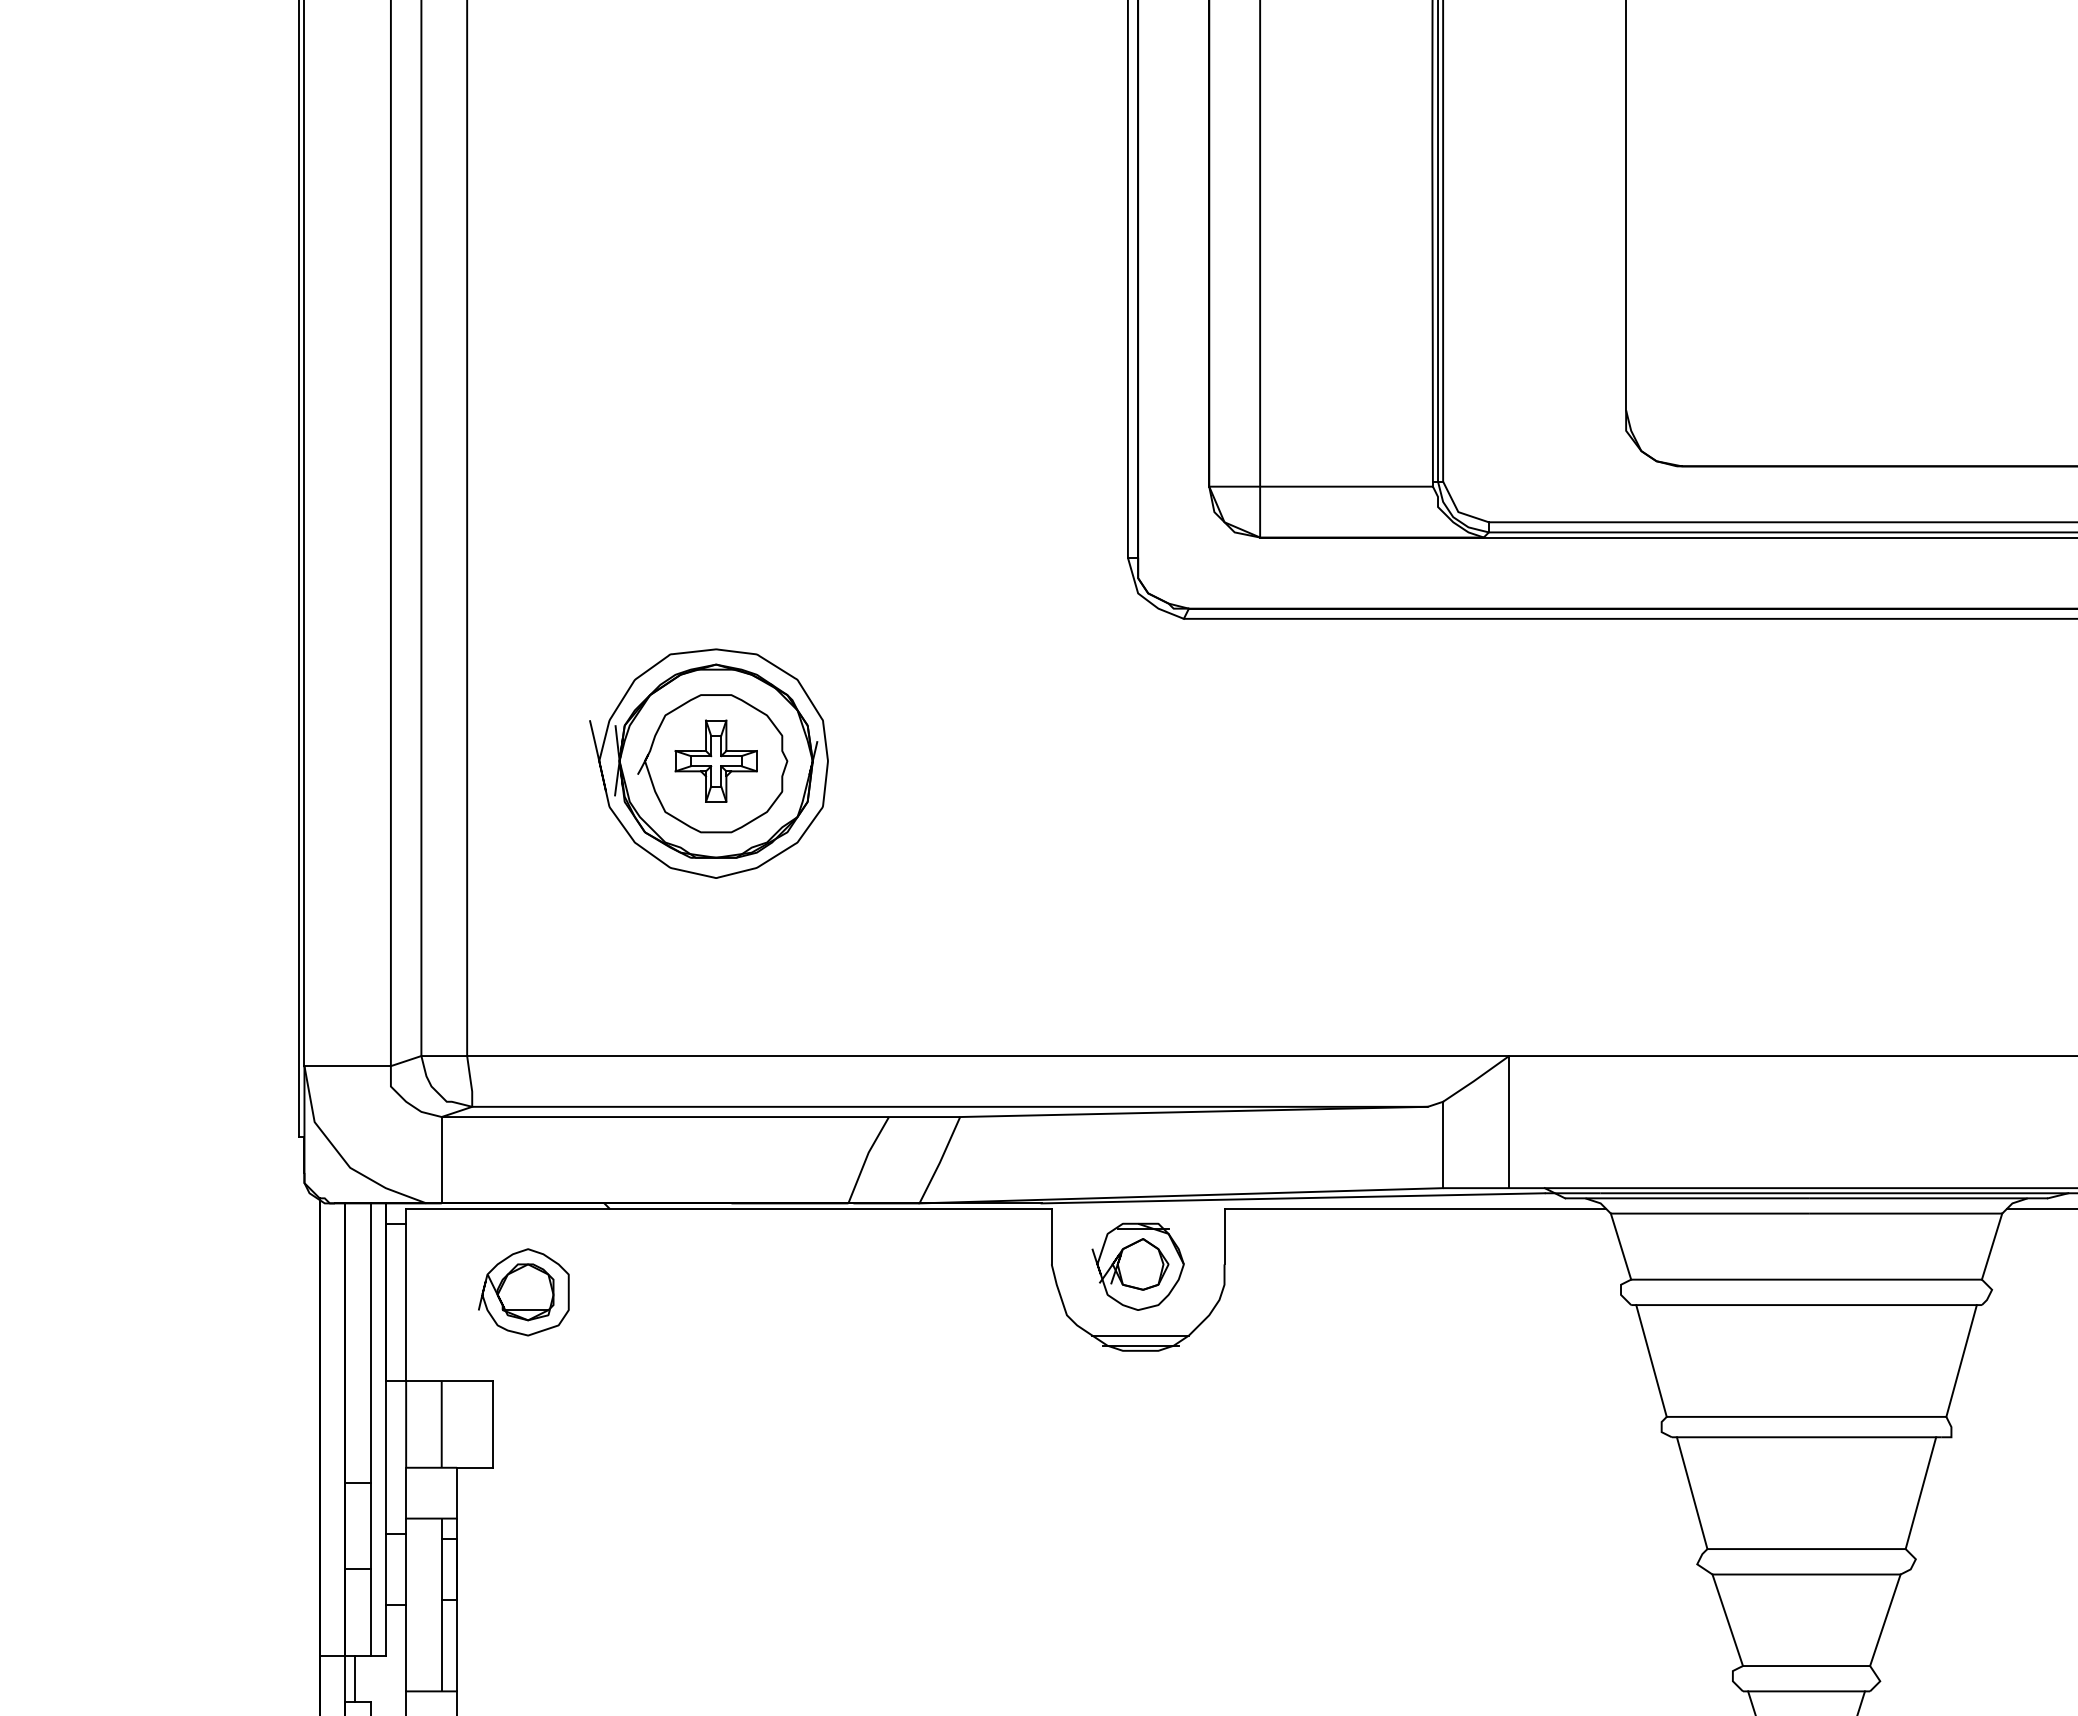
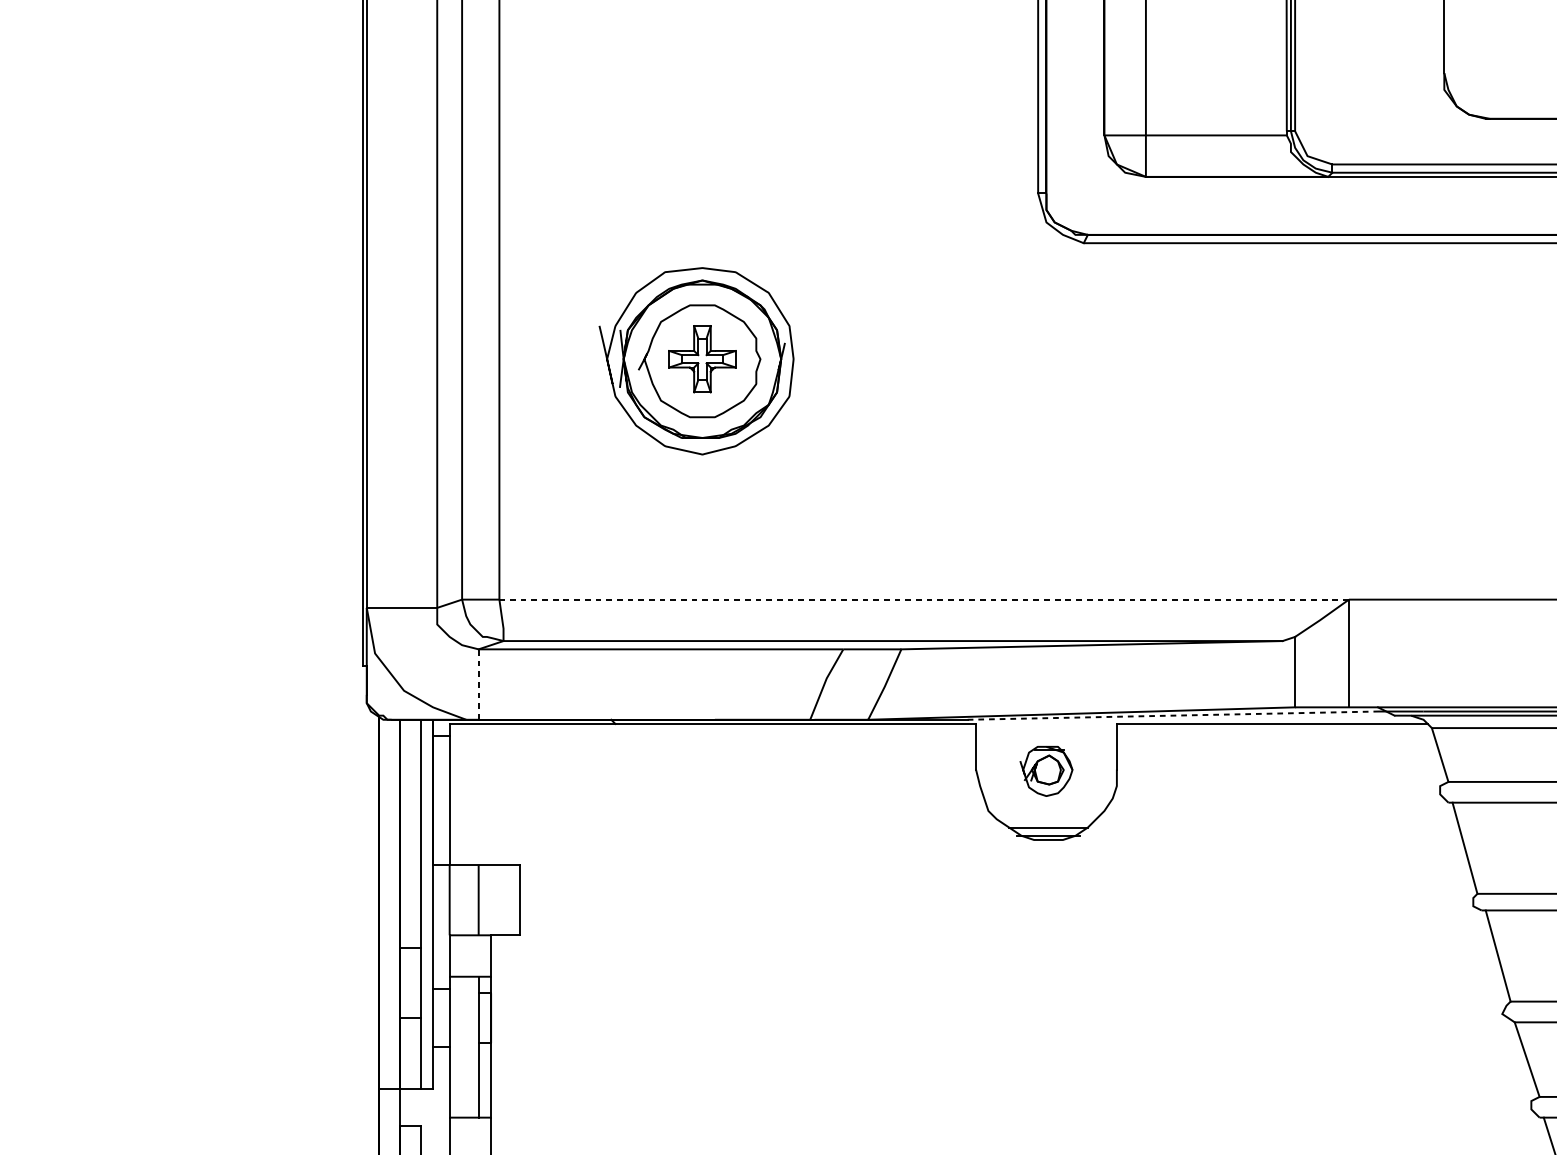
line: (988, 1056) -> (924, 600), solid -> dashed
line: (441, 1159) -> (478, 683), solid -> dashed
line: (1293, 1198) -> (1173, 715), solid -> dashed
part: (1137, 1266) -> (1045, 771), size x0.7
part: (523, 1292) -> (545, 792), removed
line: (355, 1678) -> (408, 1107), removed

